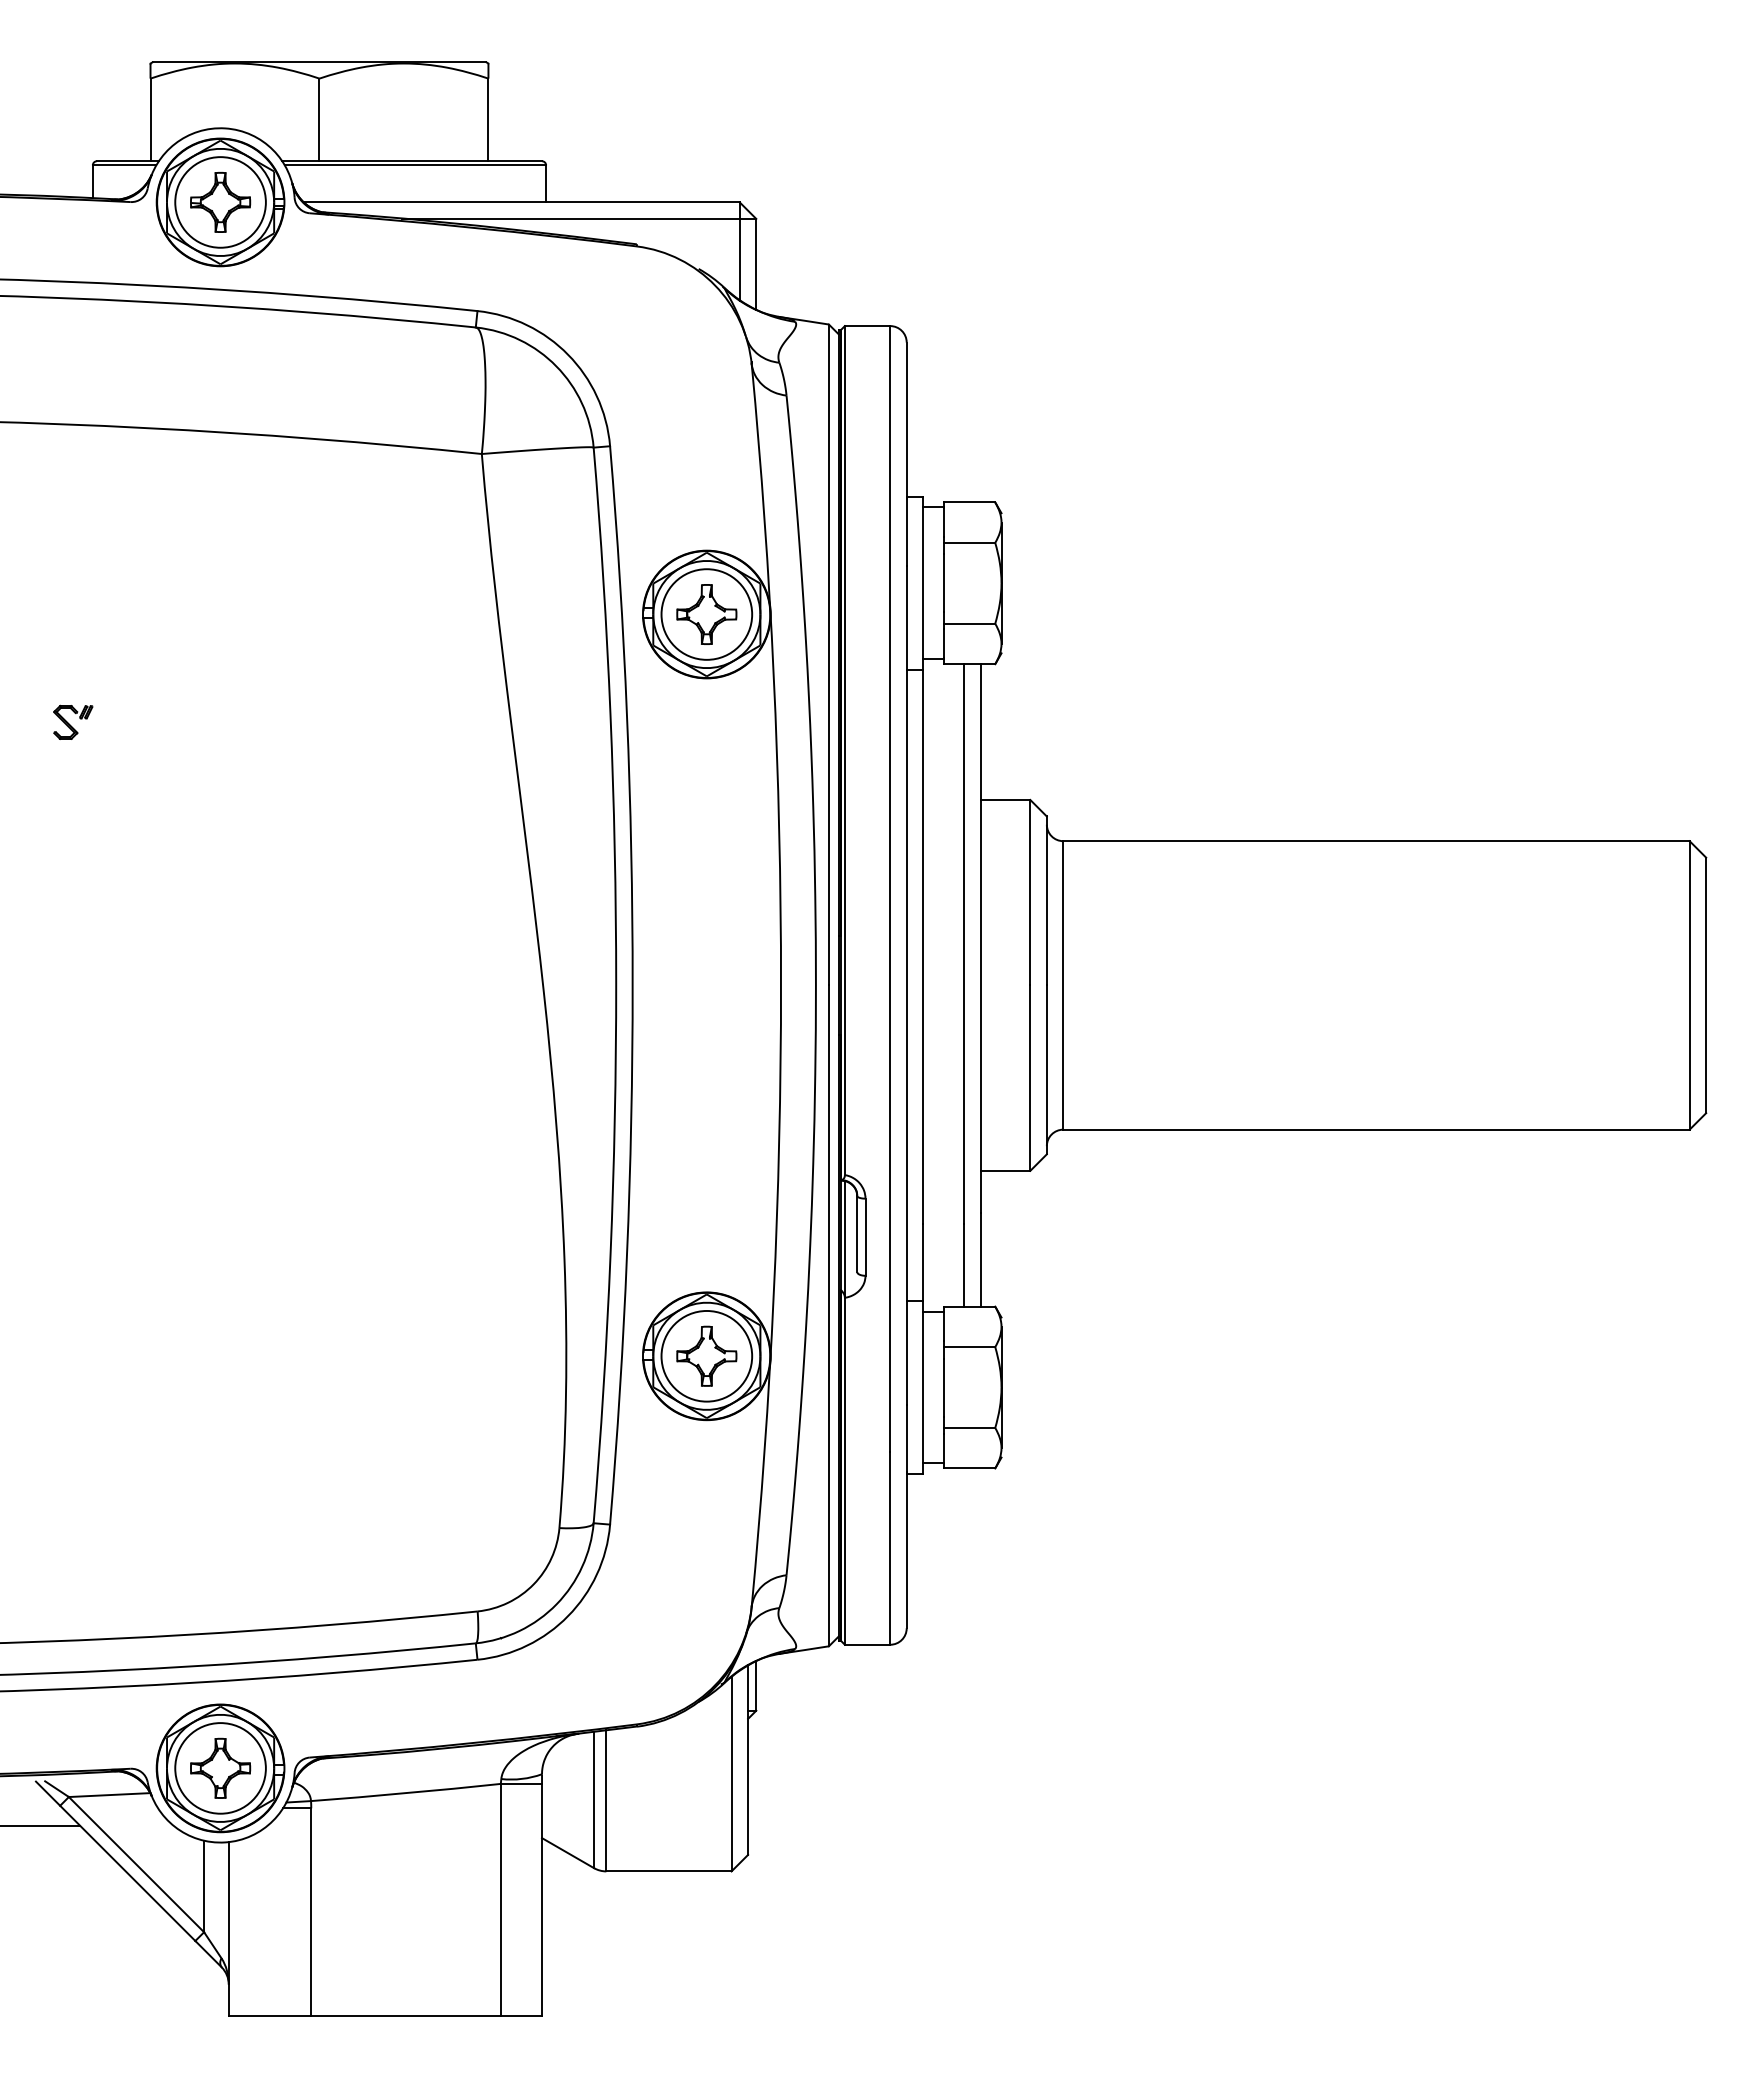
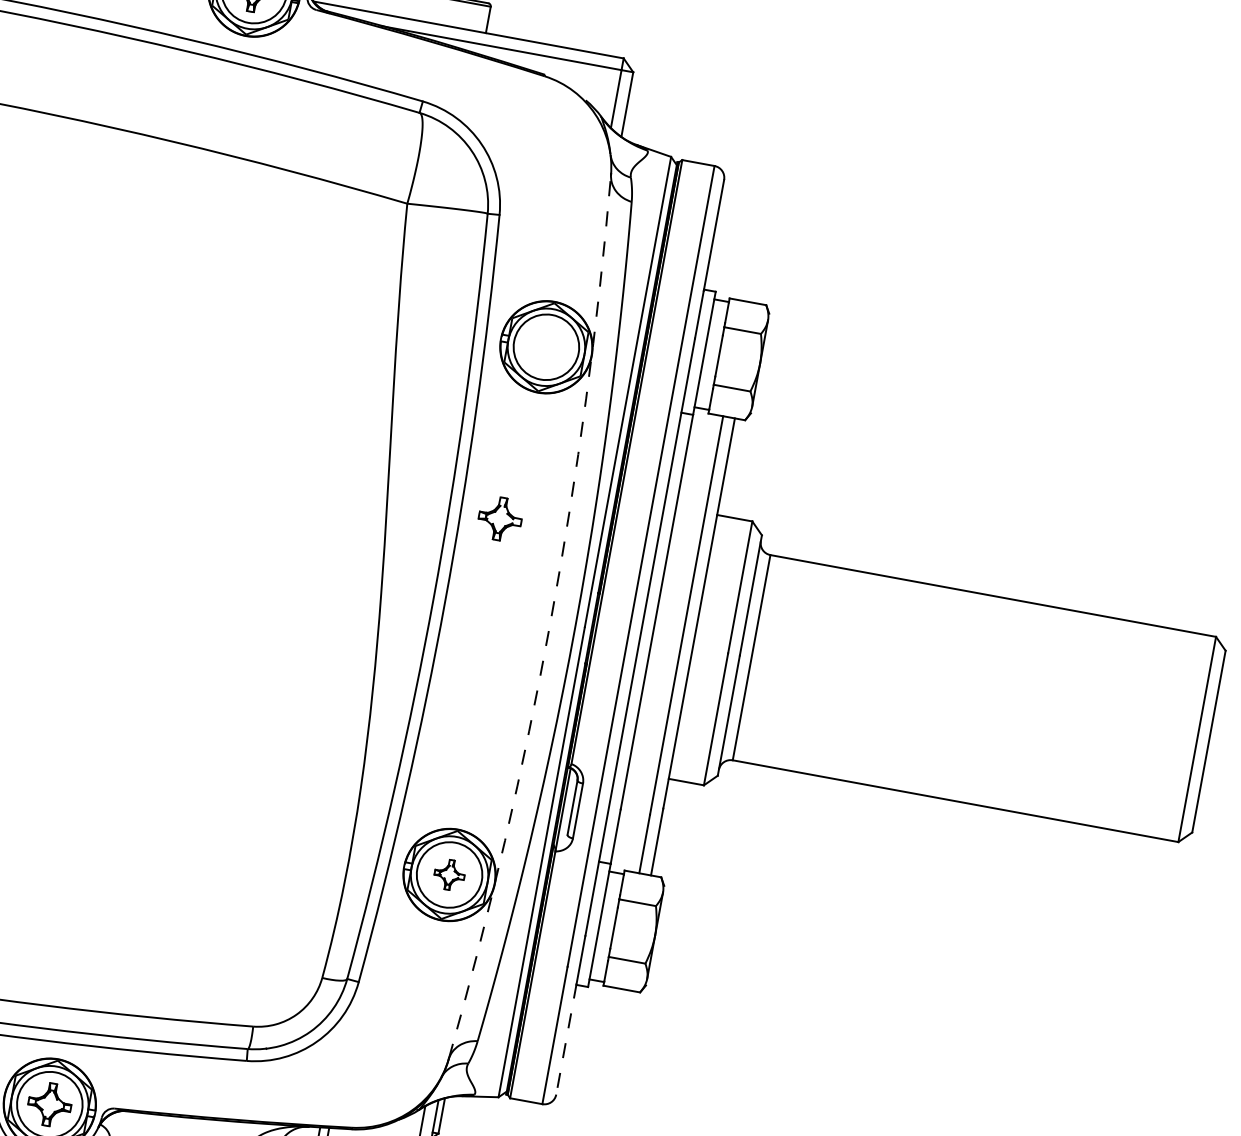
part: (706, 614) -> (499, 518), moved
part: (73, 721) -> (81, 340), removed
arc: (781, 985) -> (551, 620), solid -> dashed
part: (706, 1355) -> (449, 874), size x0.7
line: (906, 1550) -> (566, 1039), solid -> dashed

